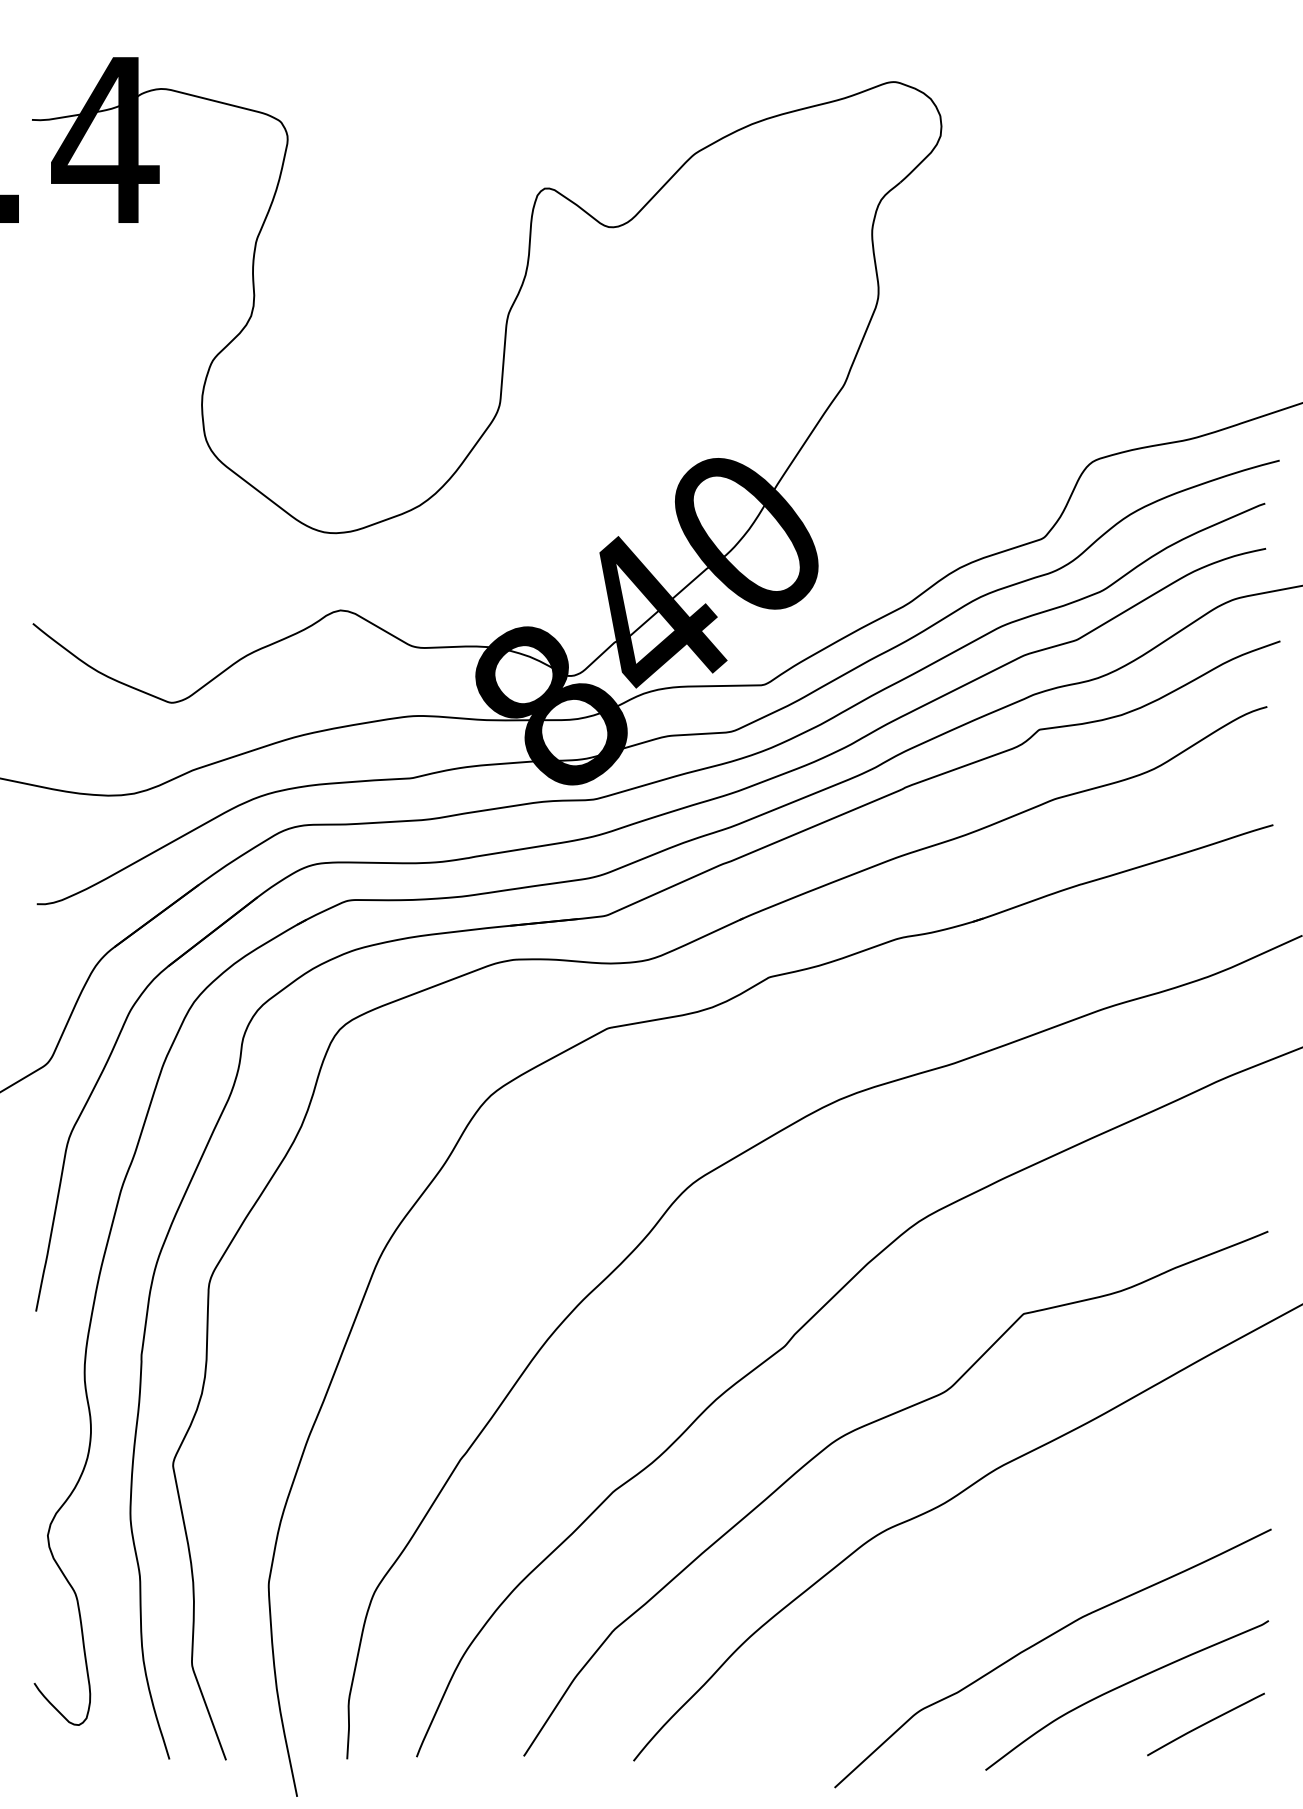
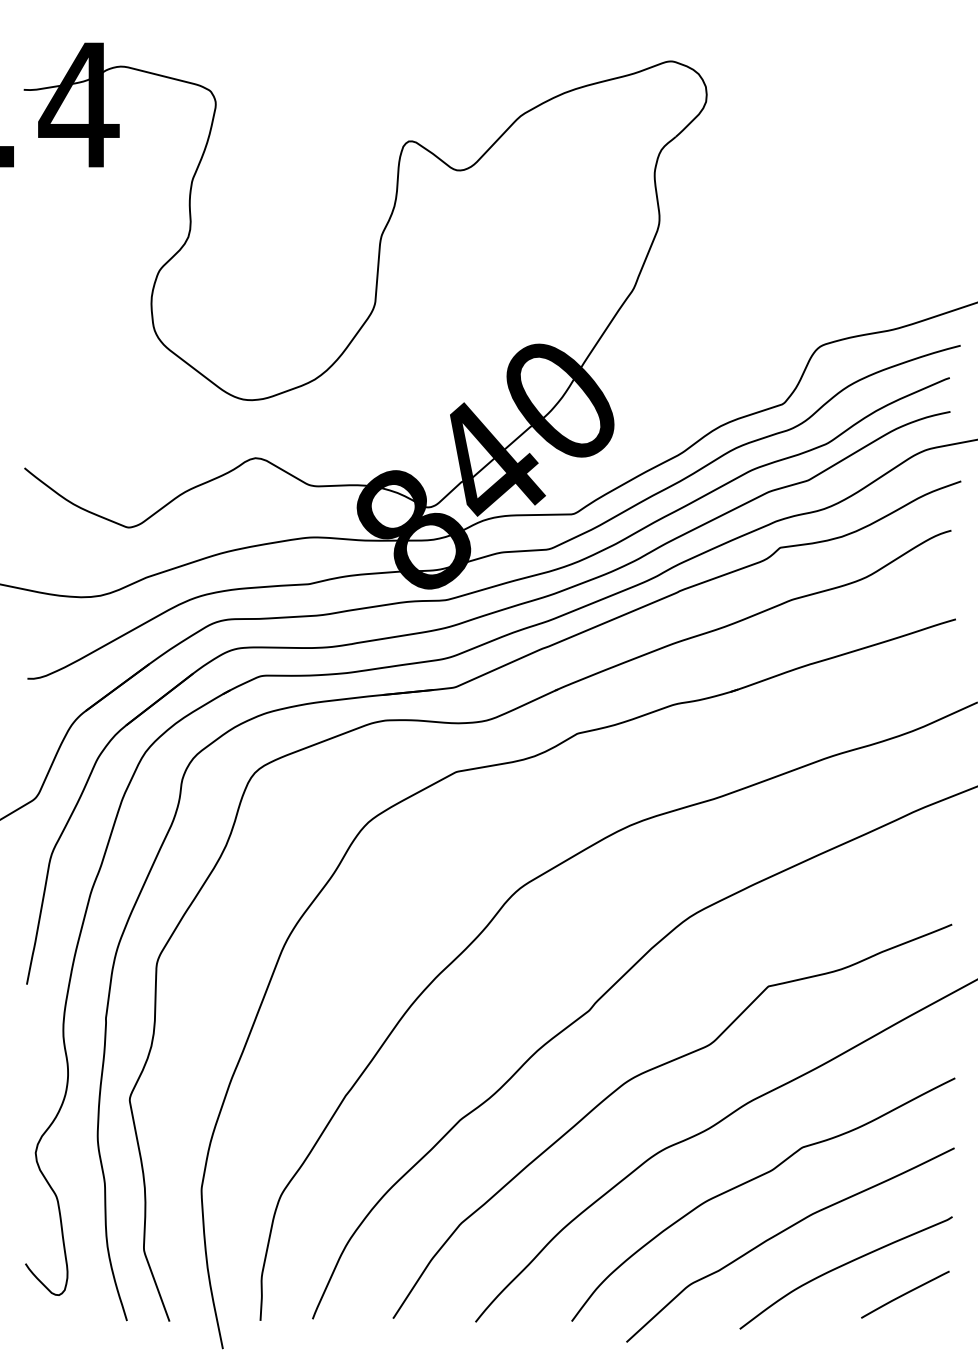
curve: (1004, 1571) -> (754, 1179), added

